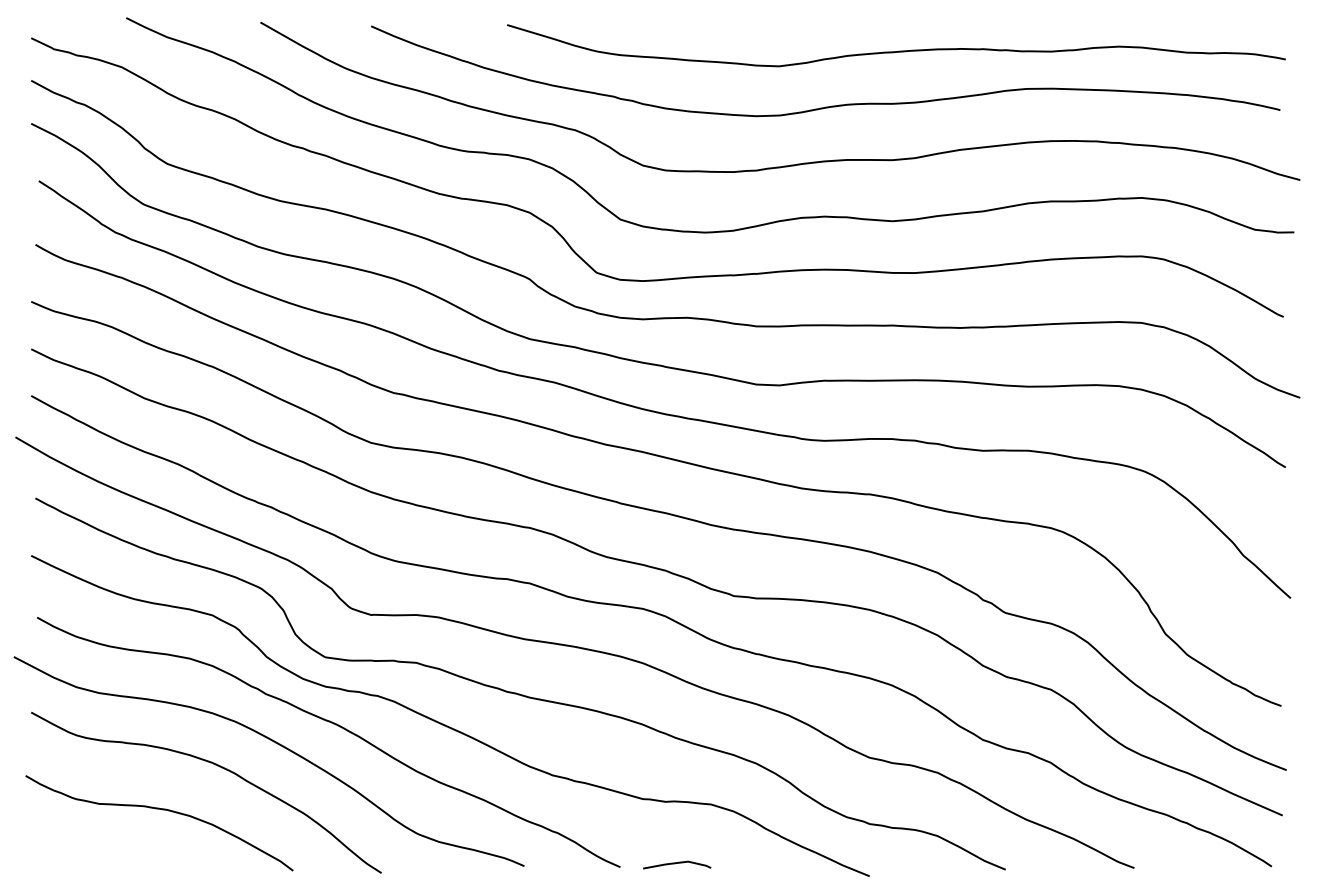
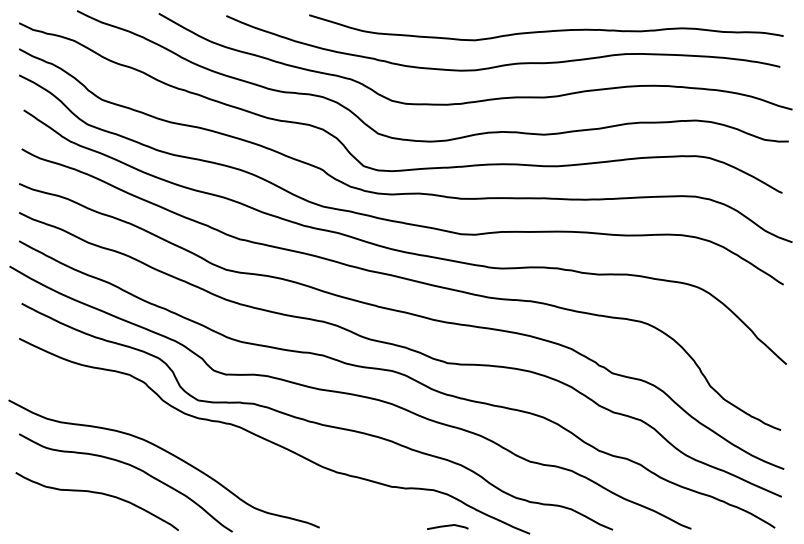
curve: (335, 726) -> (204, 442), removed
curve: (676, 864) -> (447, 526), moved

